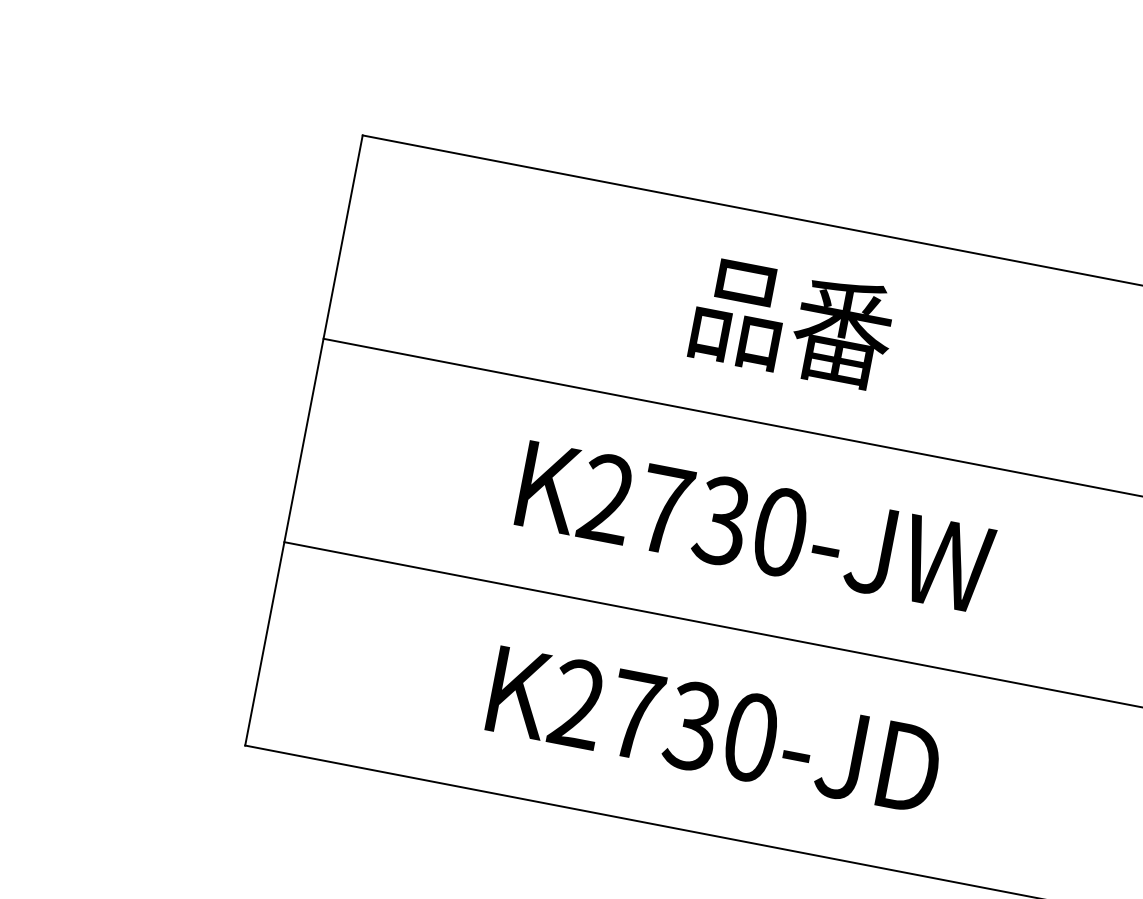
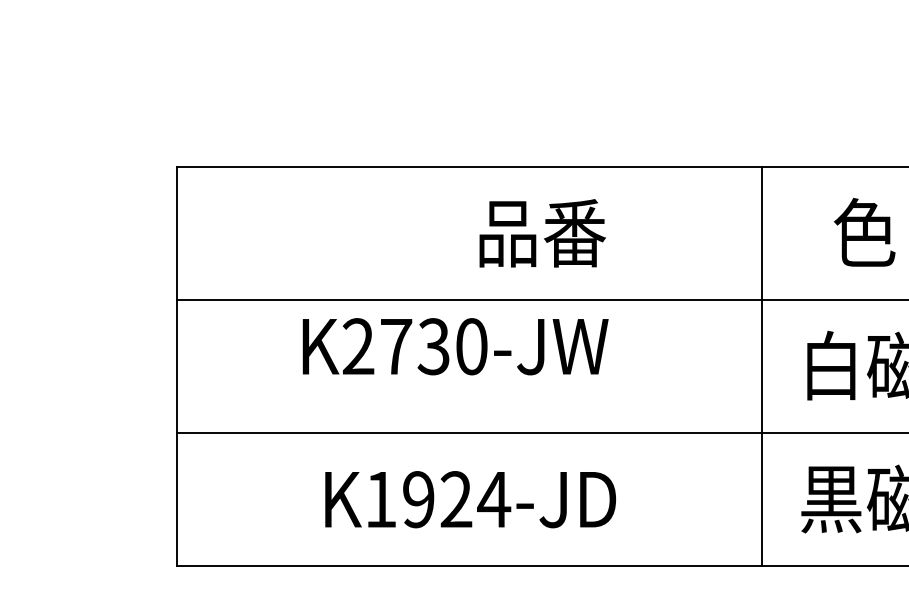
text: (792, 323) -> (542, 233), moved
text: (755, 527) -> (455, 346), moved
text: (665, 720) -> (438, 499), K2730-JD -> K1924-JD

